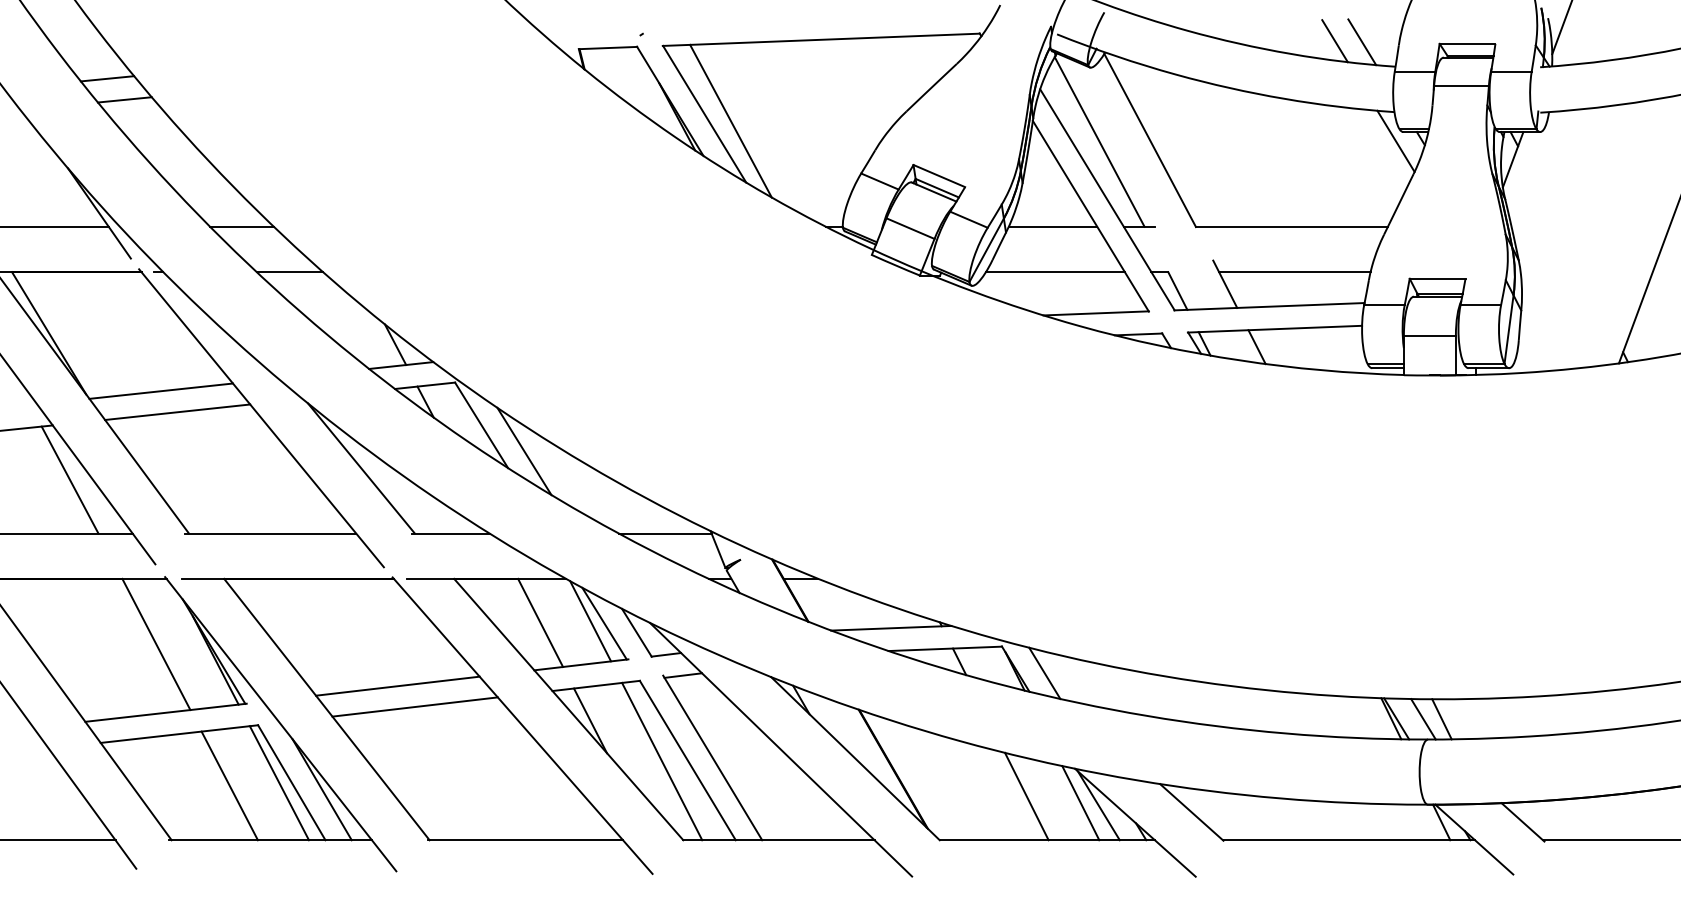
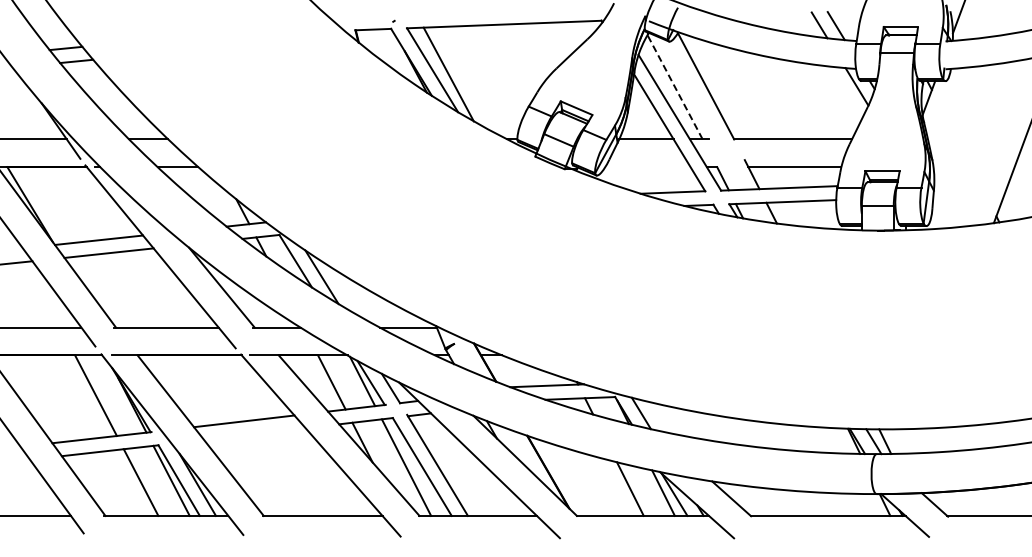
line: (1100, 142) -> (675, 87), solid -> dashed
line: (1054, 272) -> (647, 167), removed
line: (69, 479) -> (42, 294), removed
line: (414, 707) -> (254, 434), removed

